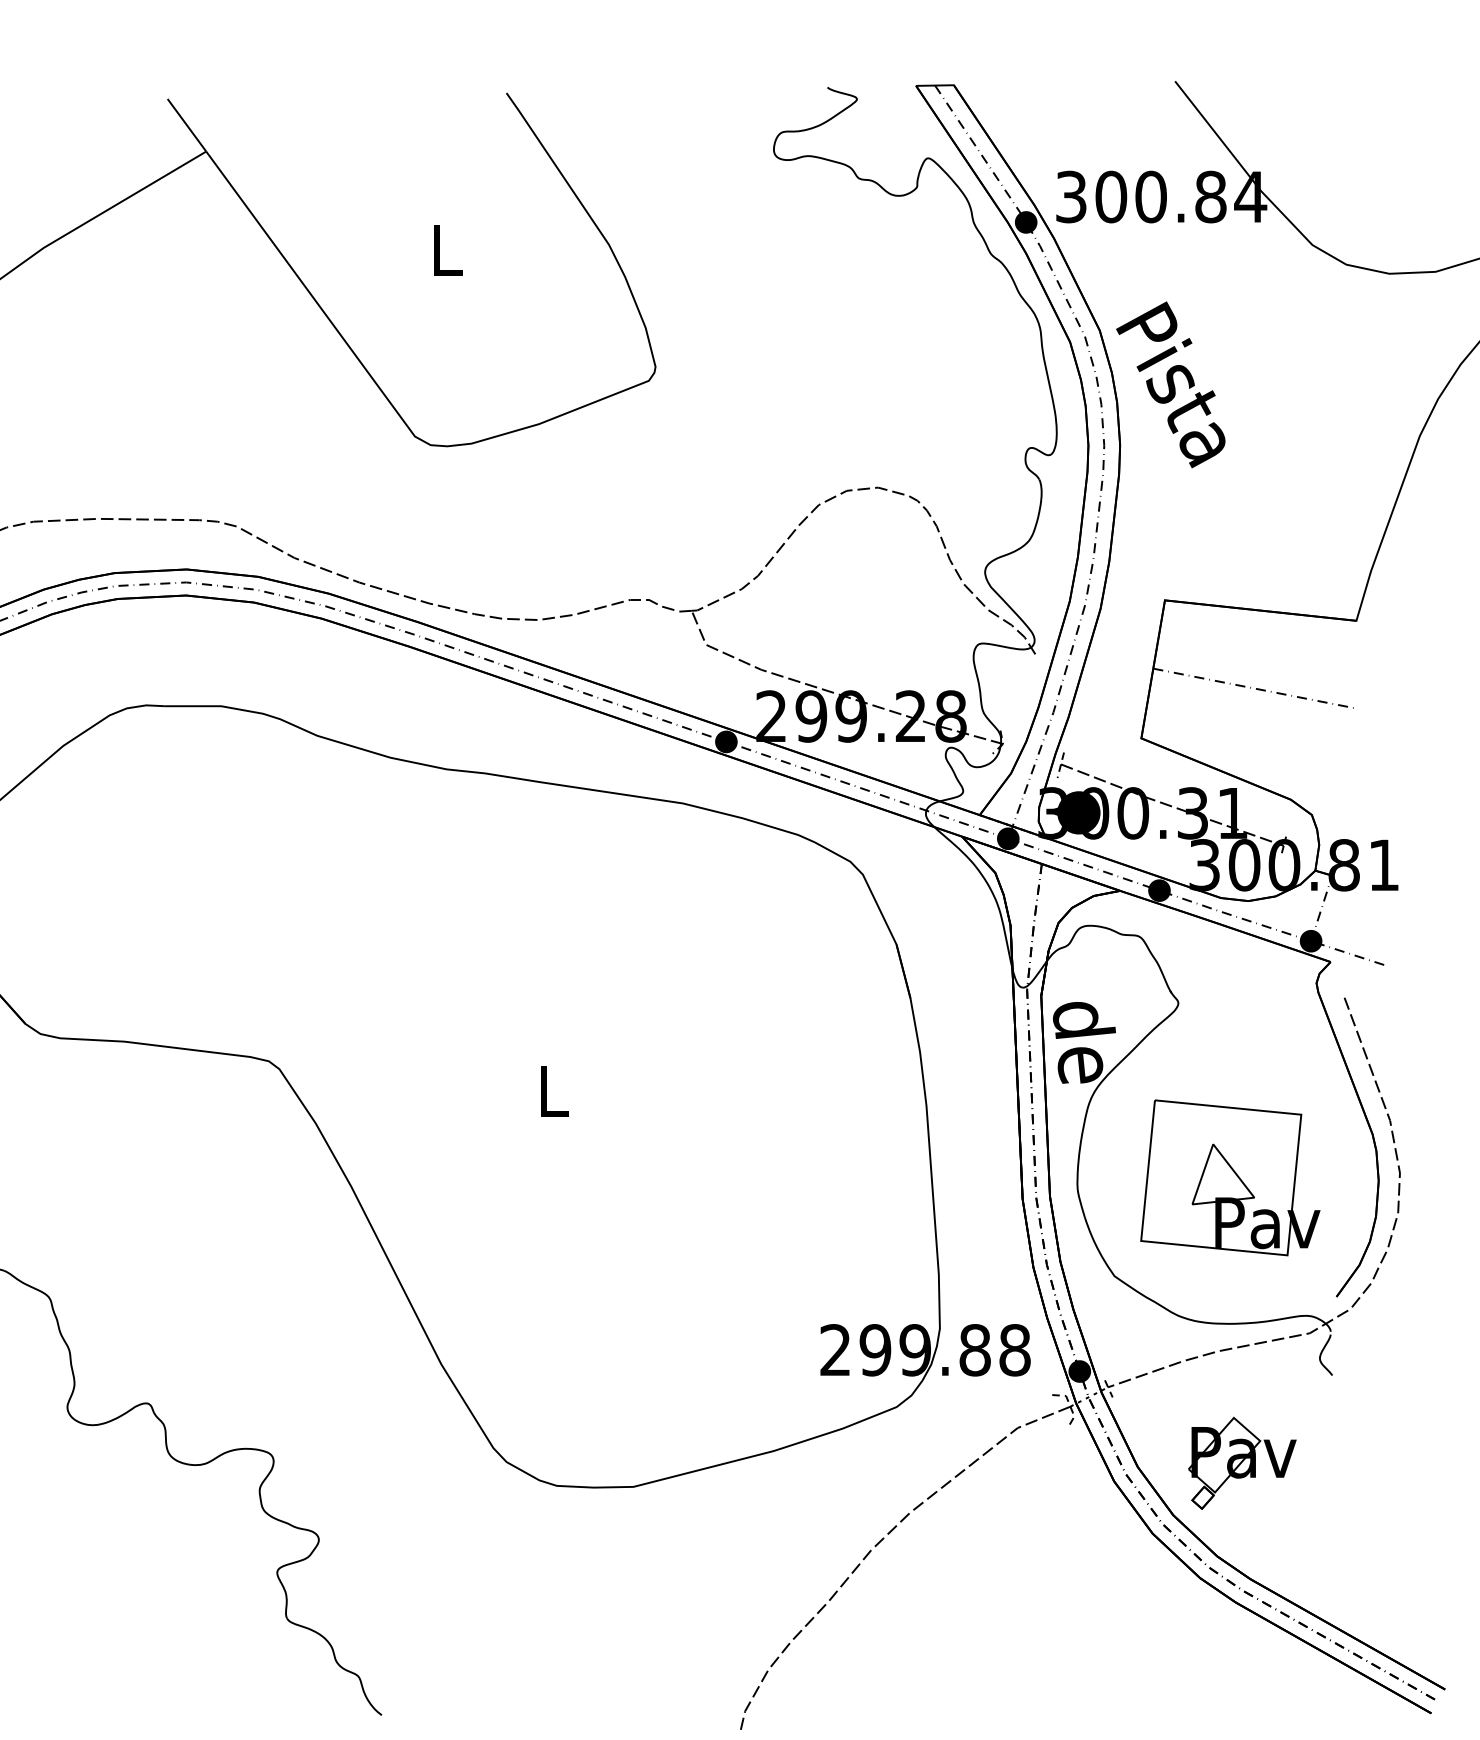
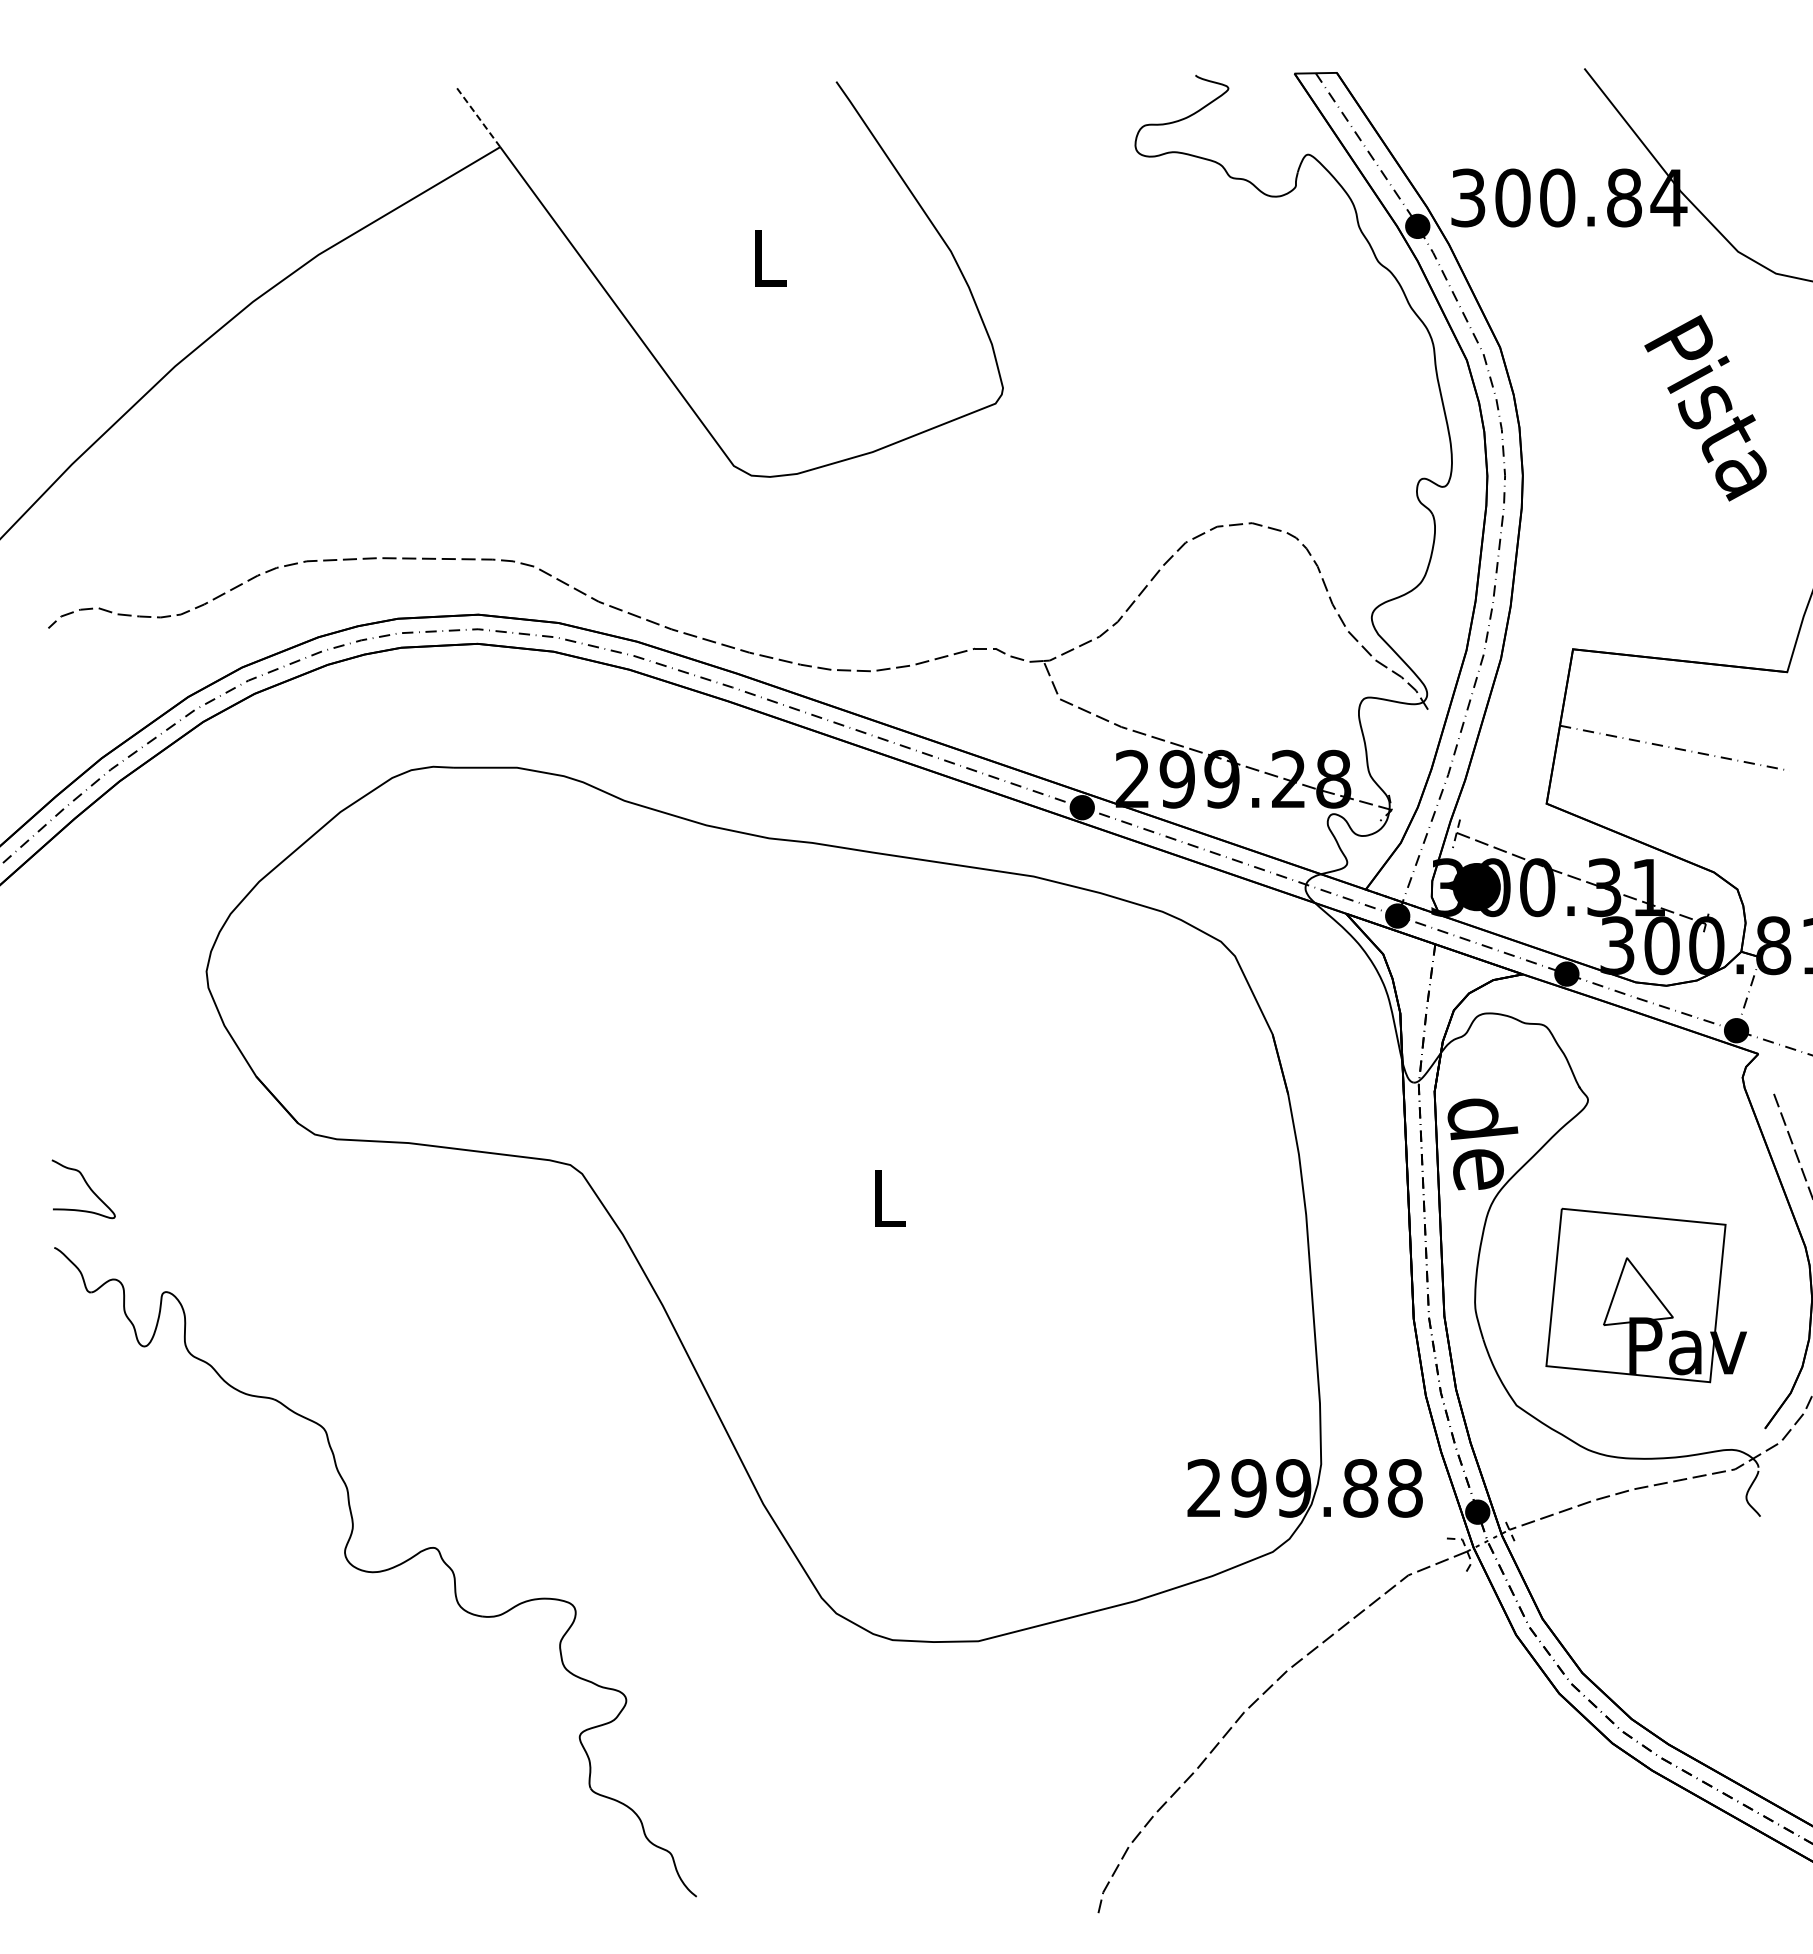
line: (187, 125) -> (479, 118), solid -> dashed
text: (1170, 385) -> (1705, 408), moved
part: (1242, 1462) -> (1659, 1614), removed

